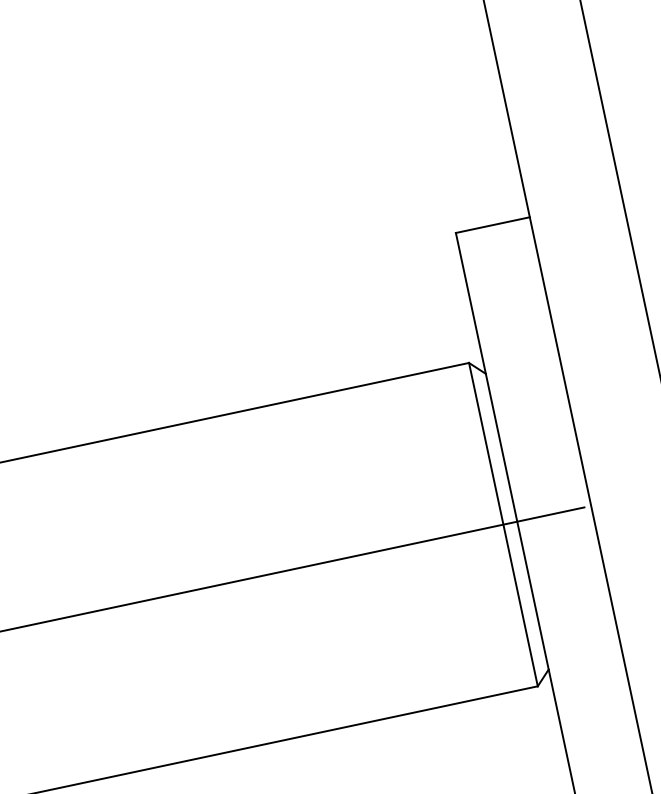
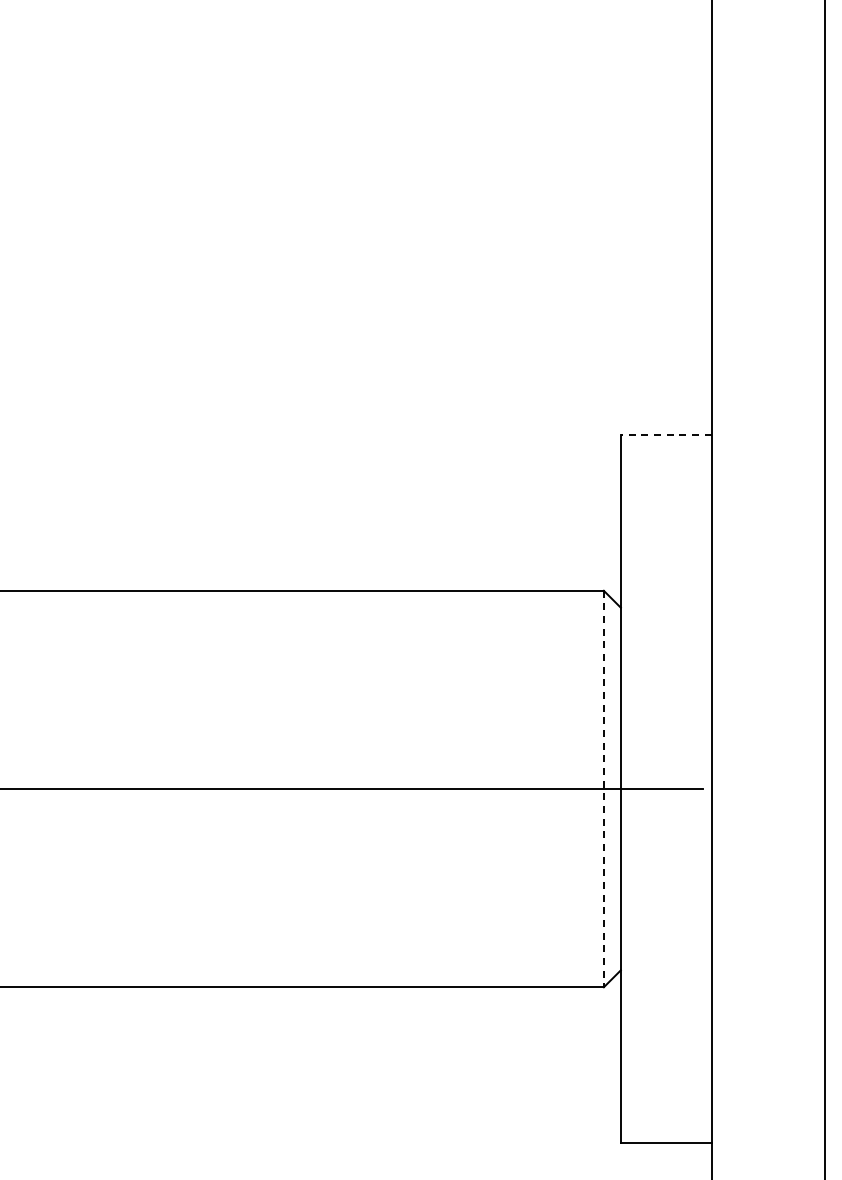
line: (492, 225) -> (665, 435), solid -> dashed
line: (503, 525) -> (603, 789), solid -> dashed

